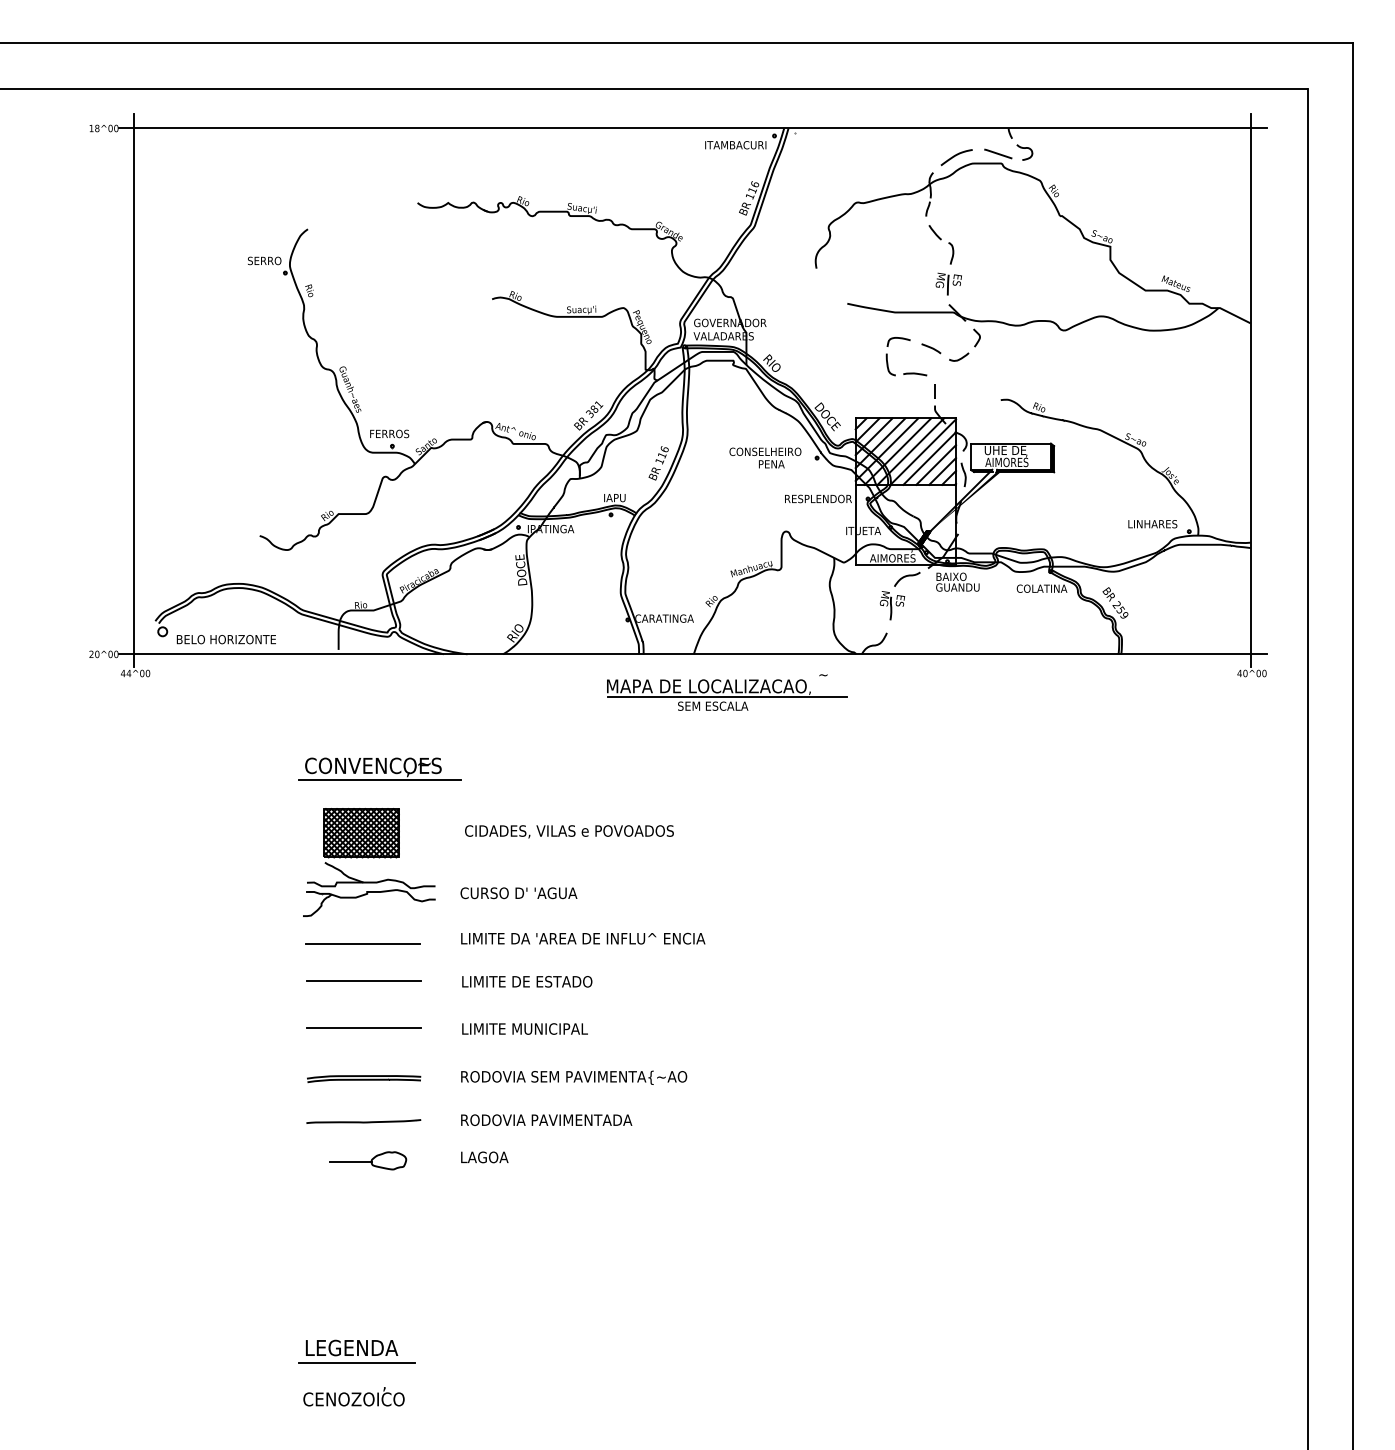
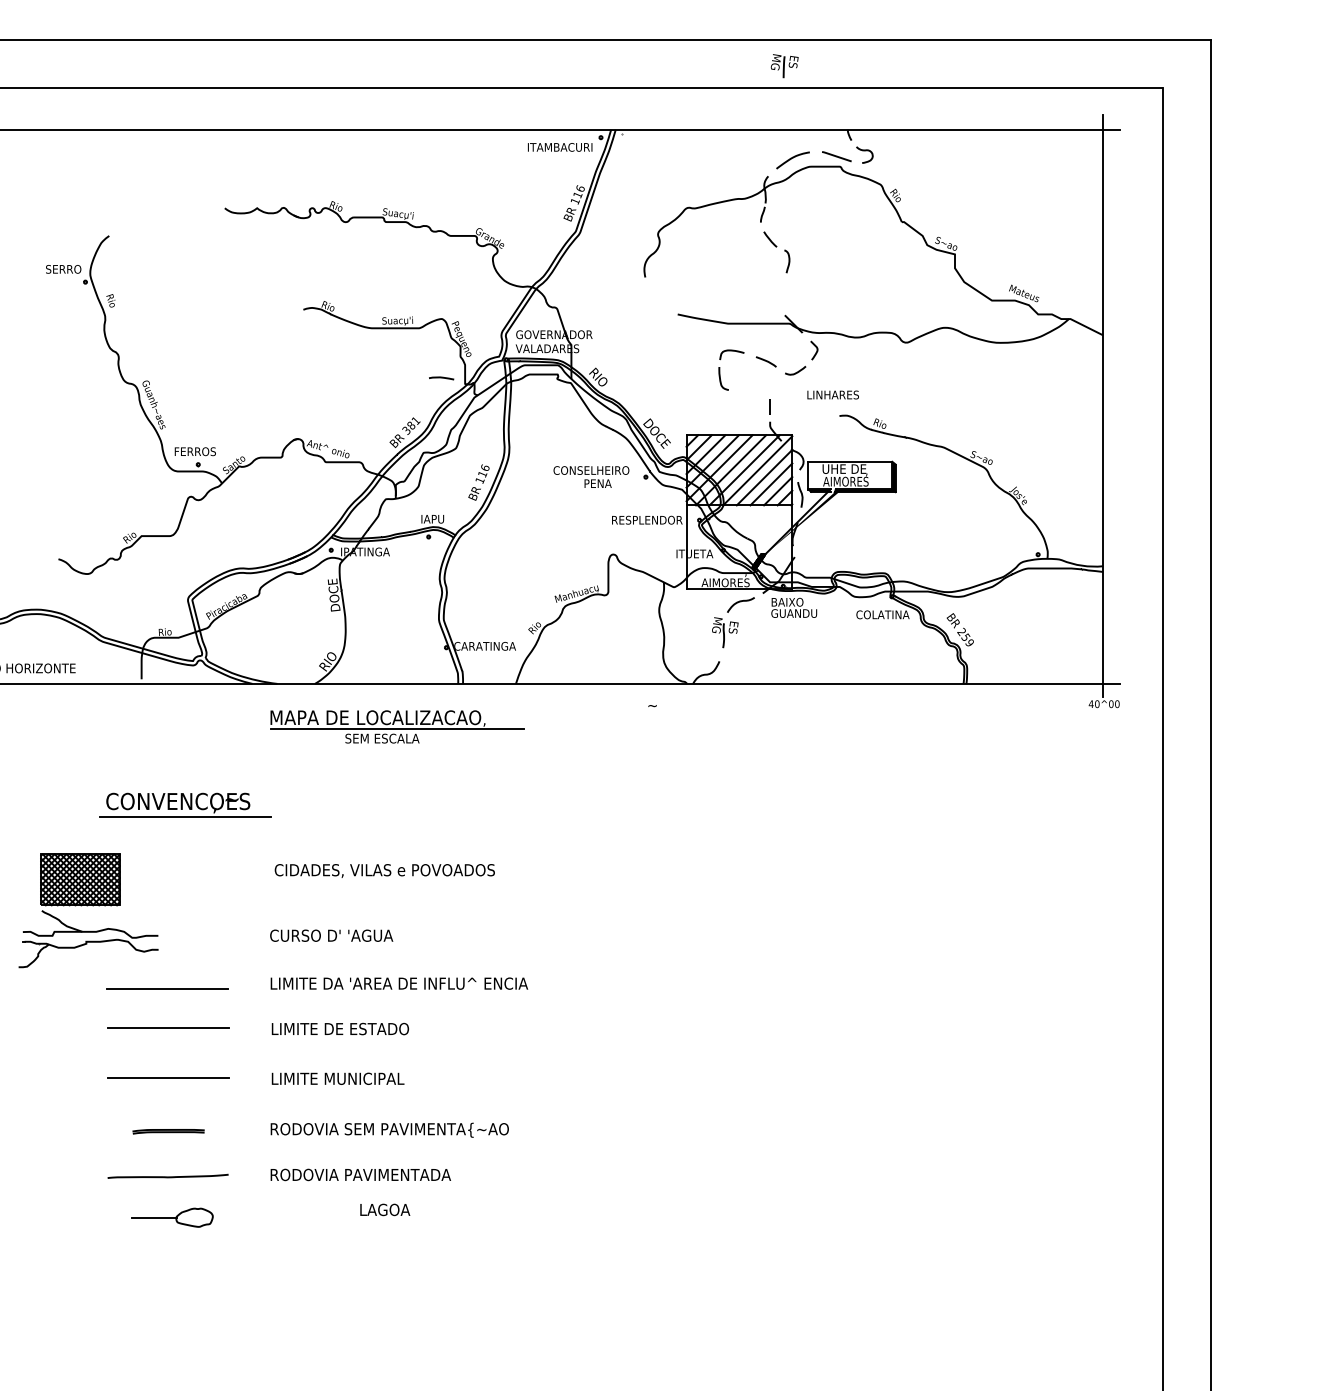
part: (948, 283) -> (784, 65), moved
line: (915, 374) -> (441, 378), moved
text: (1152, 524) -> (832, 395), moved
part: (727, 694) -> (397, 726), moved
part: (369, 862) -> (88, 910), moved
part: (364, 1079) -> (168, 1132), size x0.6
text: (484, 1157) -> (384, 1210), moved

